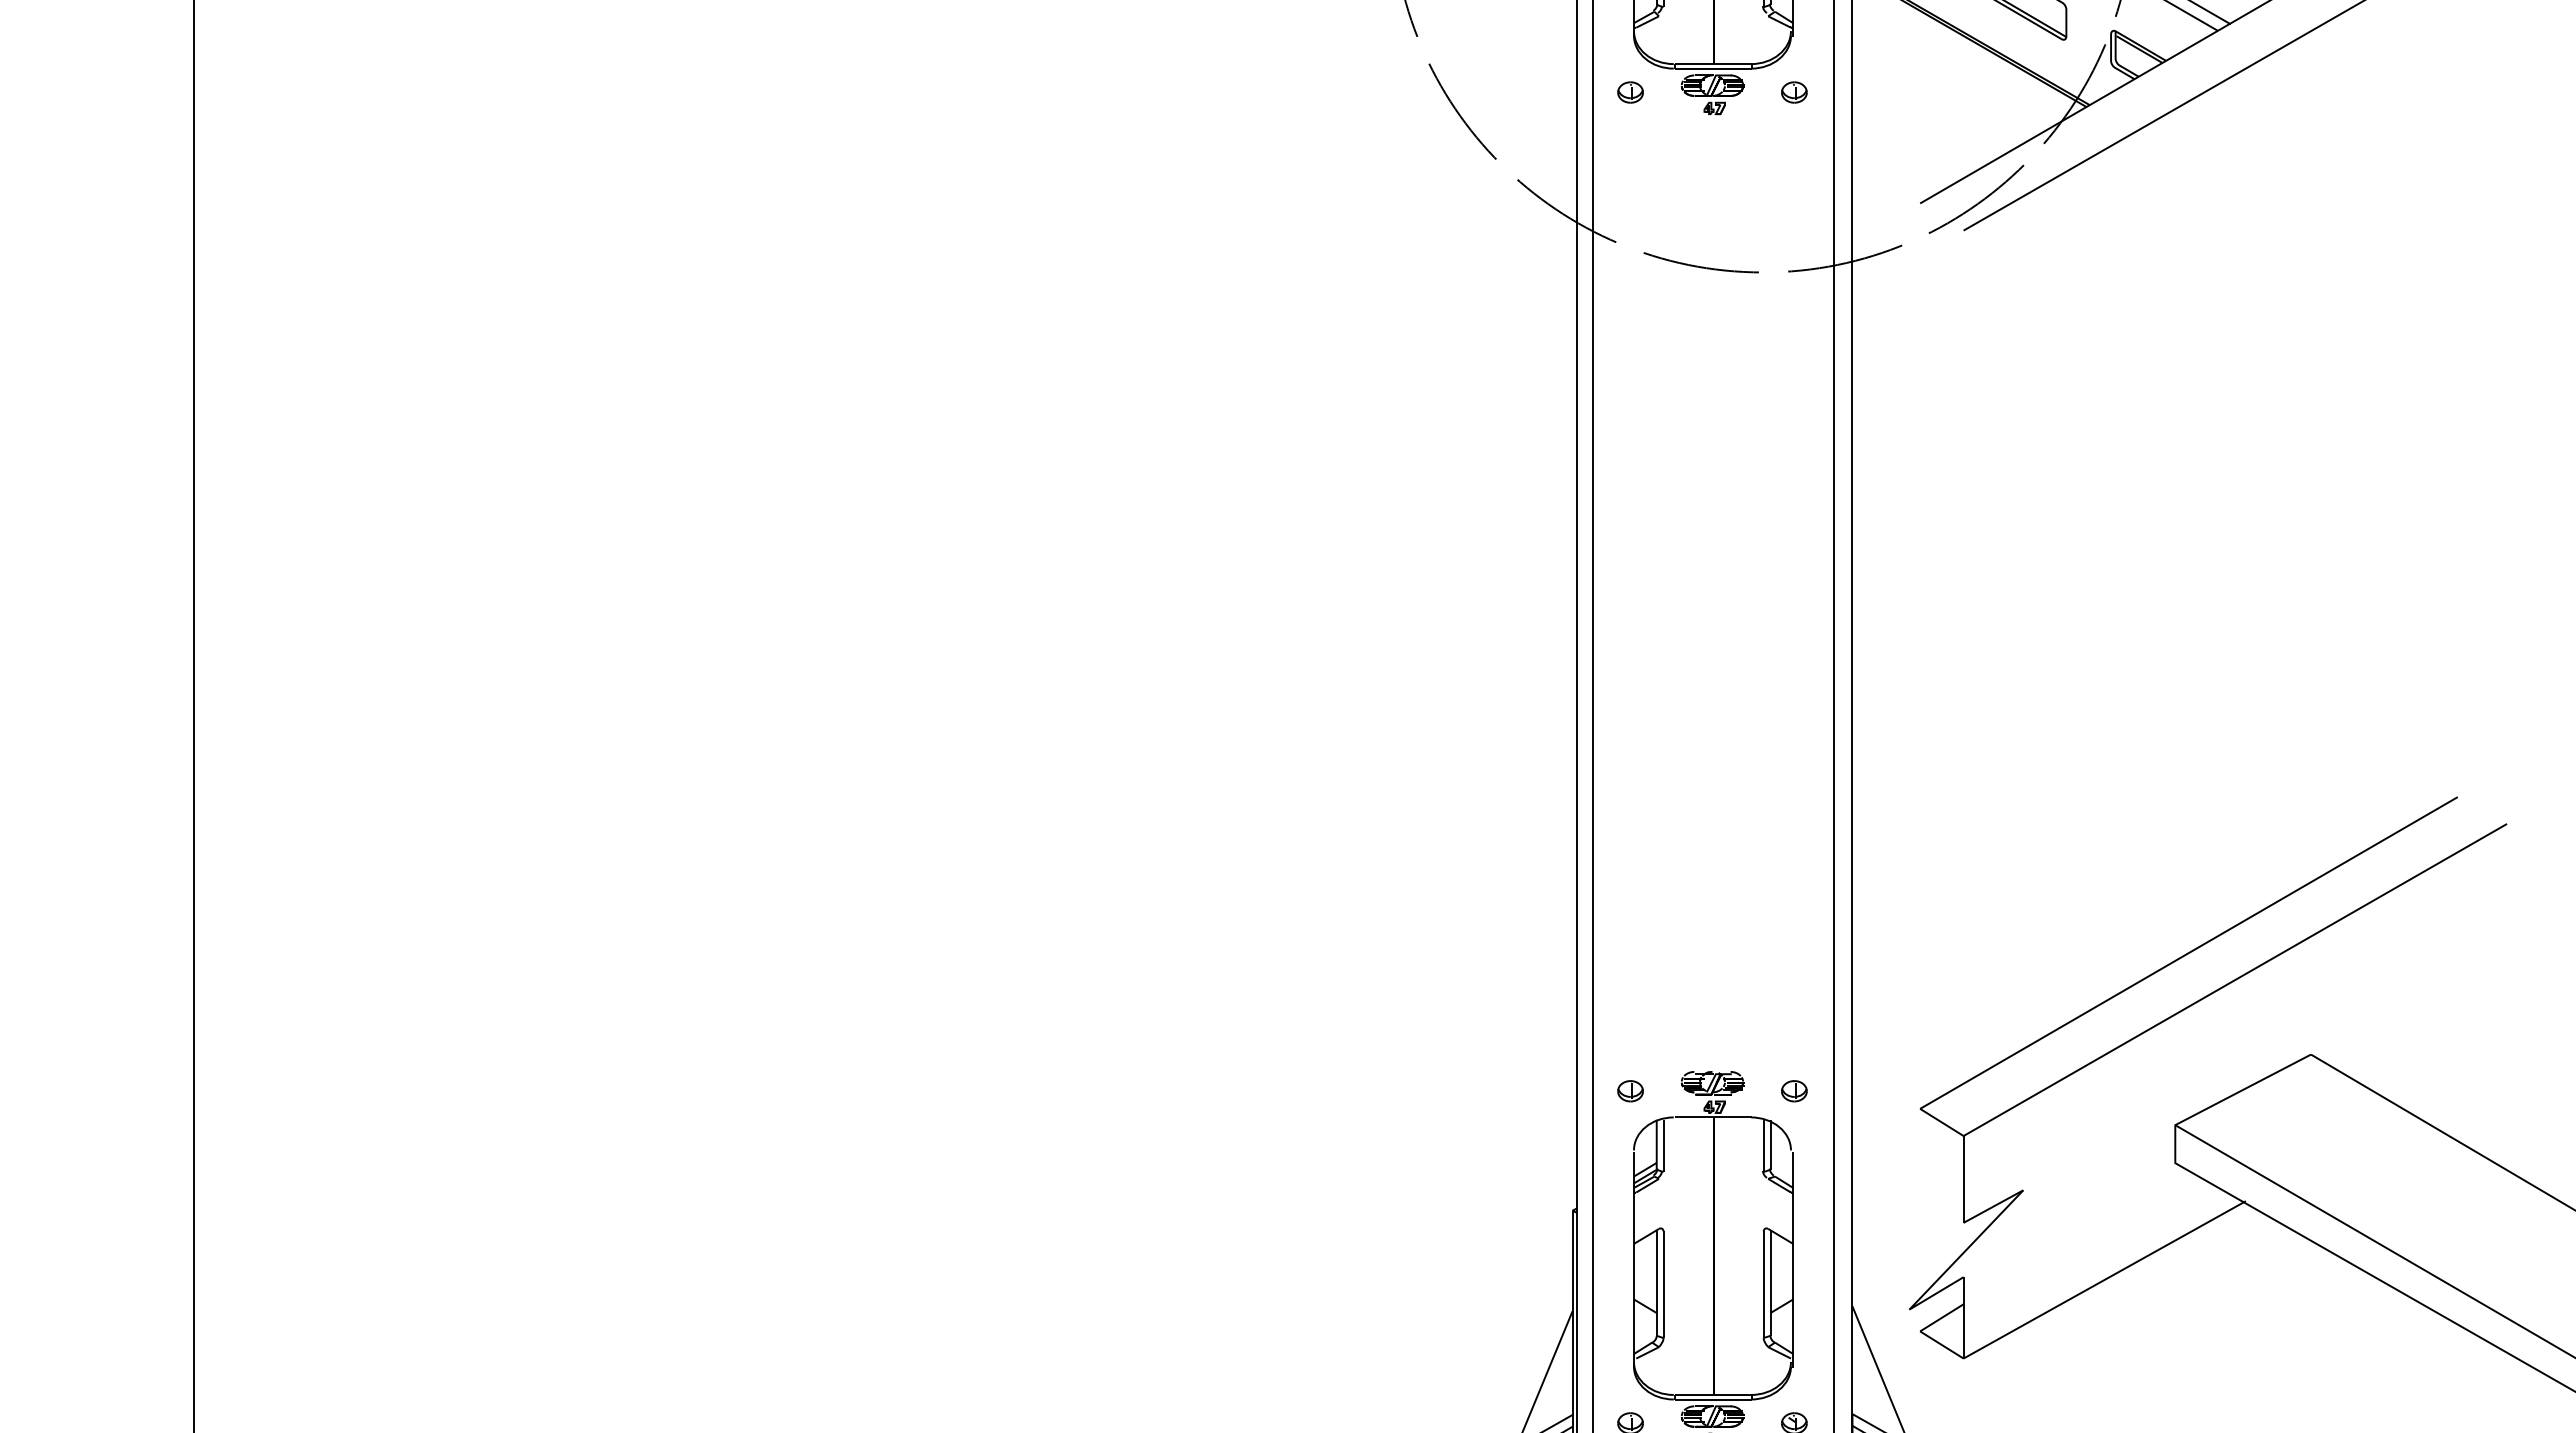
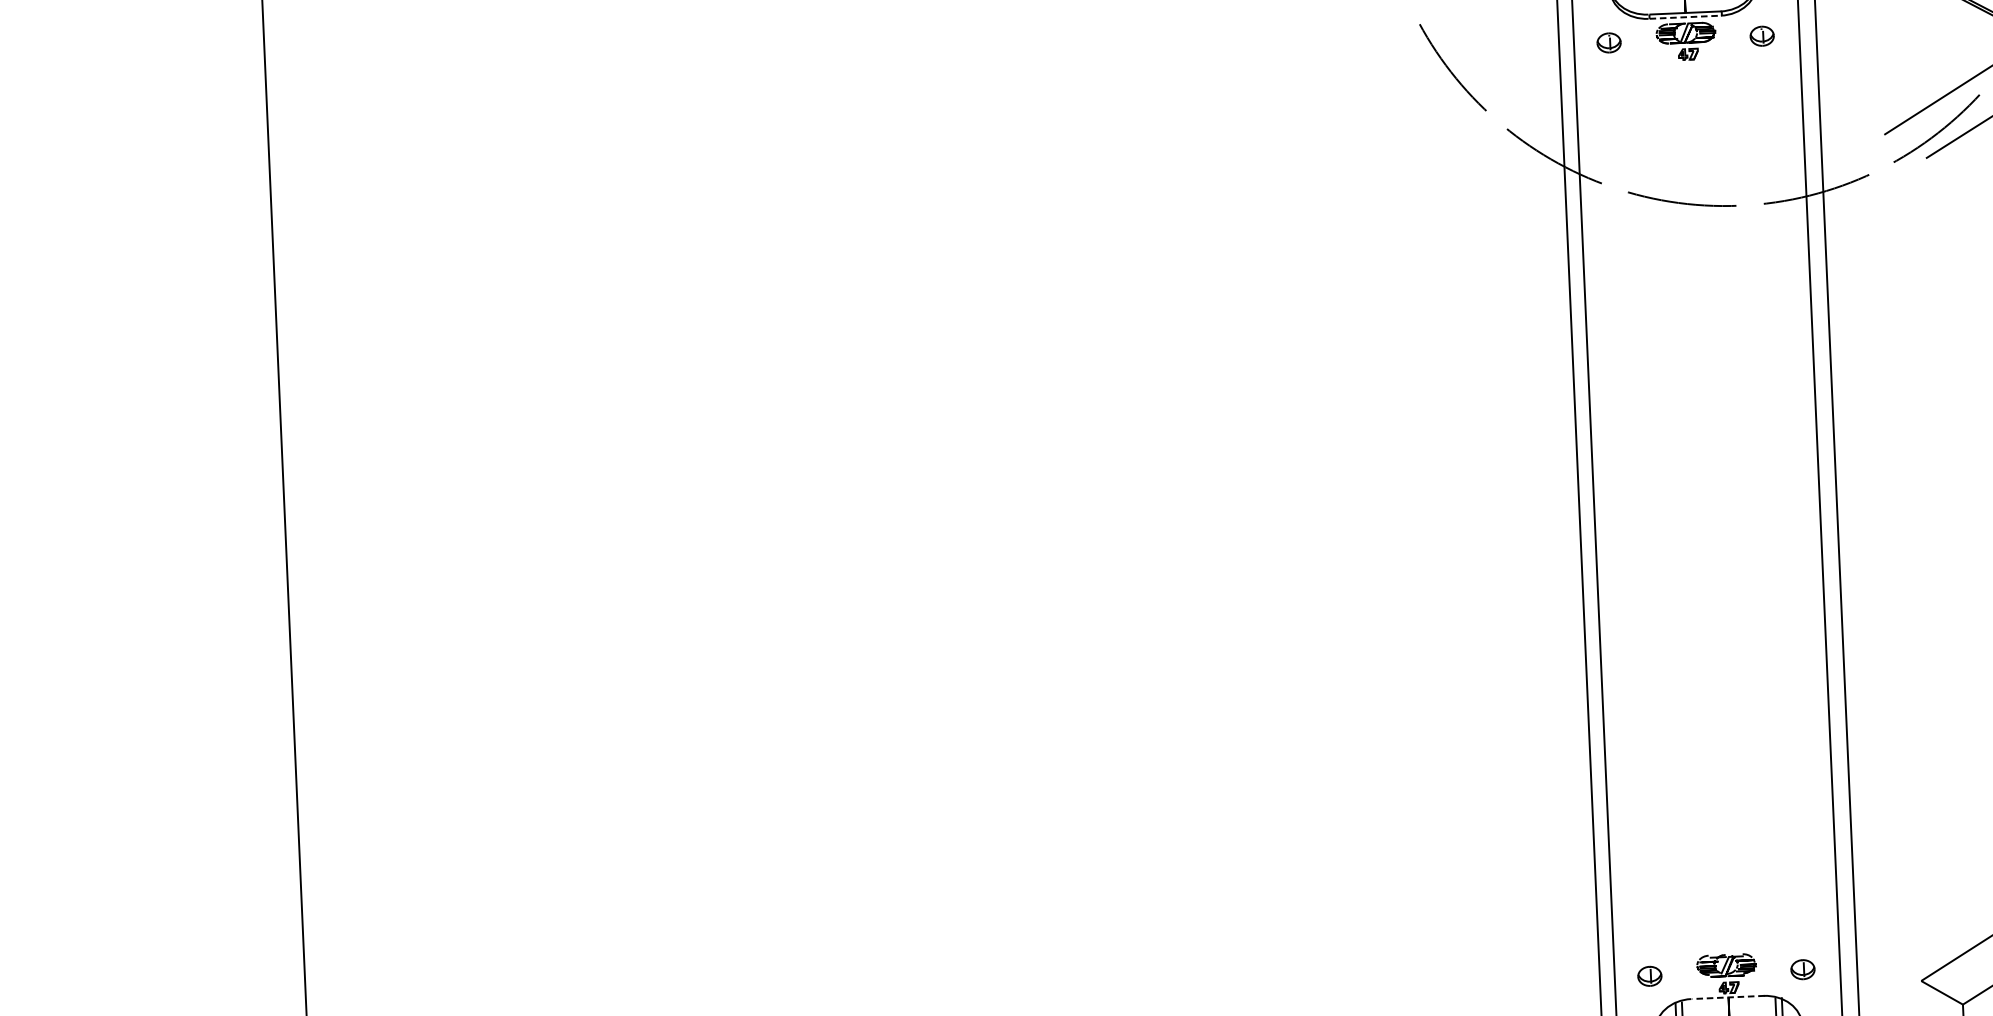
line: (1713, 68) -> (1685, 17), solid -> dashed
line: (1713, 1117) -> (1728, 997), solid -> dashed

